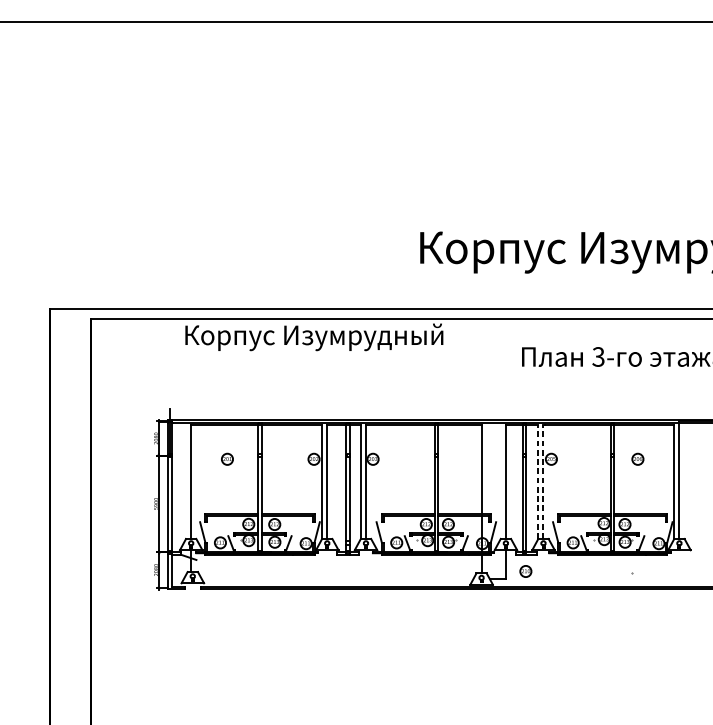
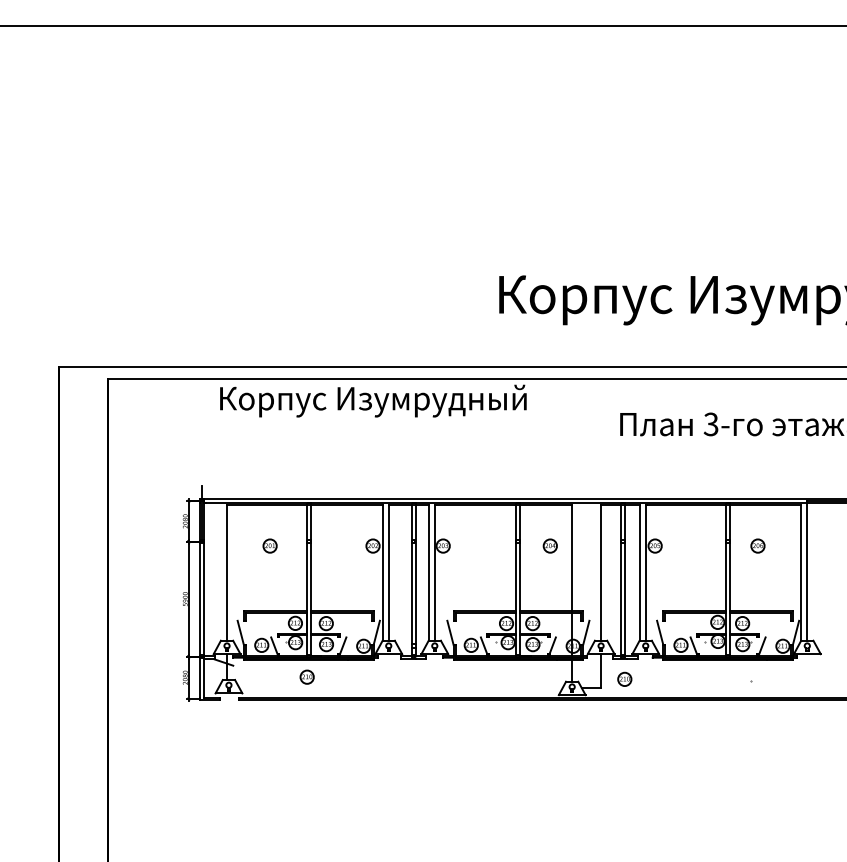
part: (462, 458) -> (549, 545), added
line: (538, 482) -> (639, 573), dashed -> solid
line: (543, 482) -> (645, 573), dashed -> solid
part: (258, 569) -> (306, 676), added

